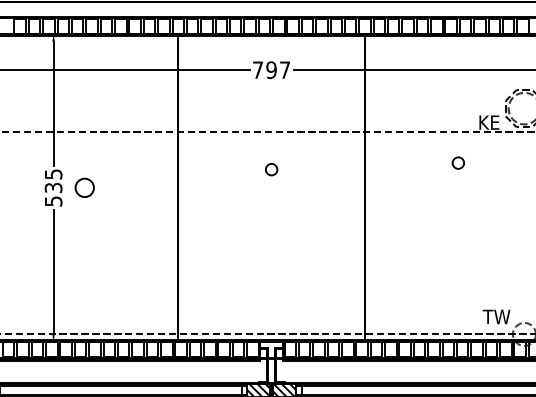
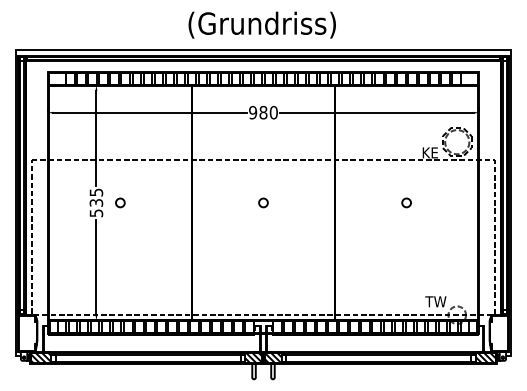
text: (271, 69) -> (263, 112), 797 -> 980
circle: (458, 162) -> (406, 202), moved
circle: (271, 169) -> (263, 202), moved
circle: (85, 187) -> (120, 202), size x0.62

